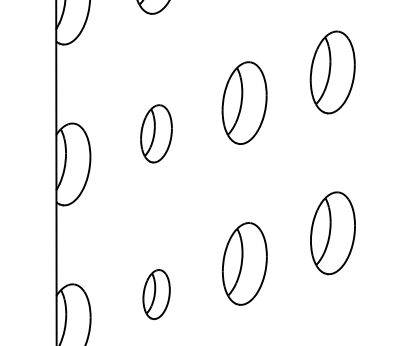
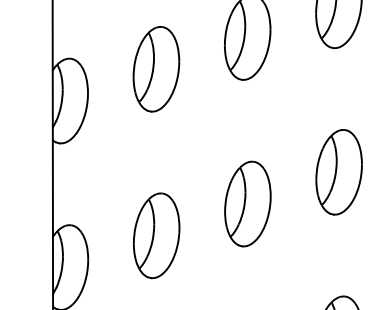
part: (156, 133) -> (156, 68), size x1.43
part: (156, 294) -> (156, 235), size x1.67

